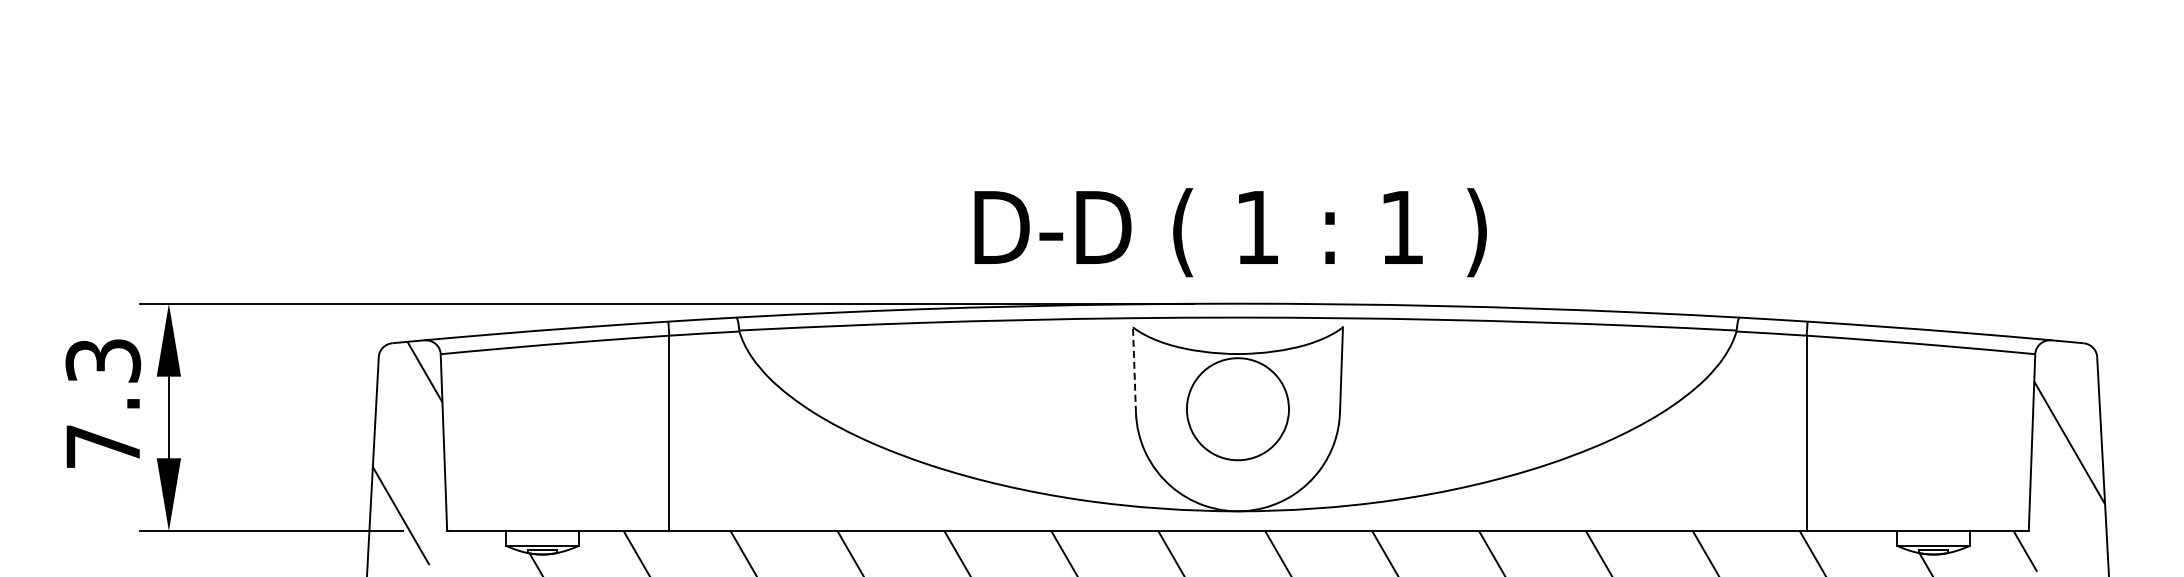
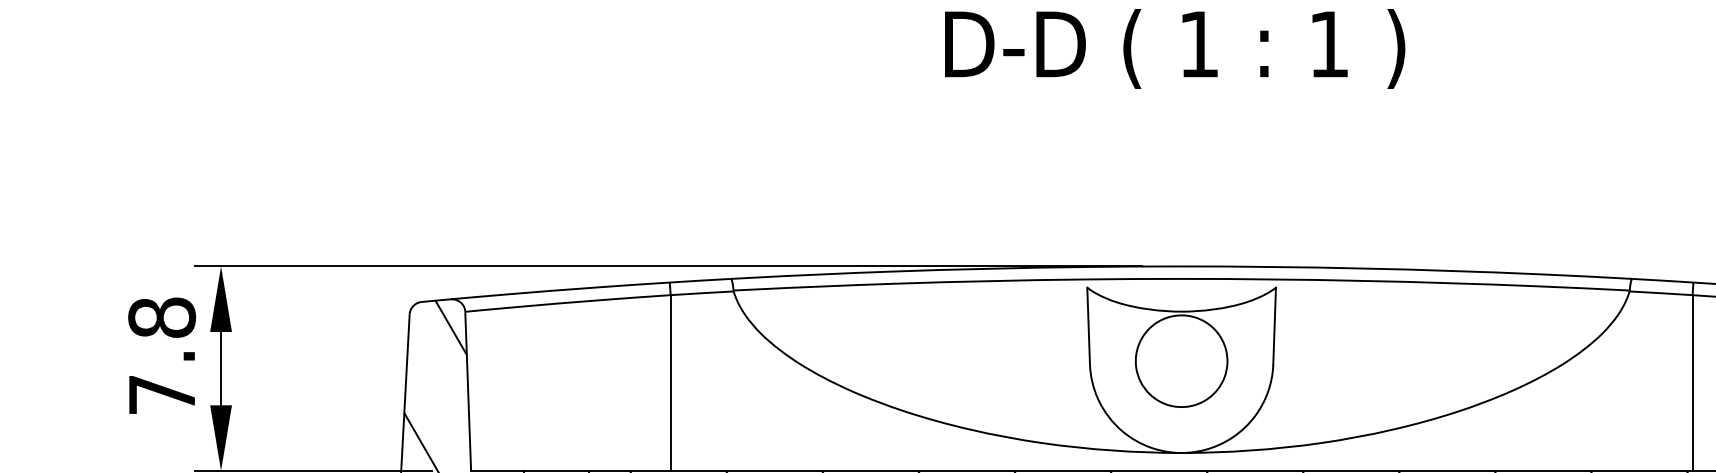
text: (1230, 232) -> (1174, 48), moved
text: (103, 360) -> (162, 317), 7.3 -> 7.8
line: (1134, 370) -> (1088, 326), dashed -> solid

